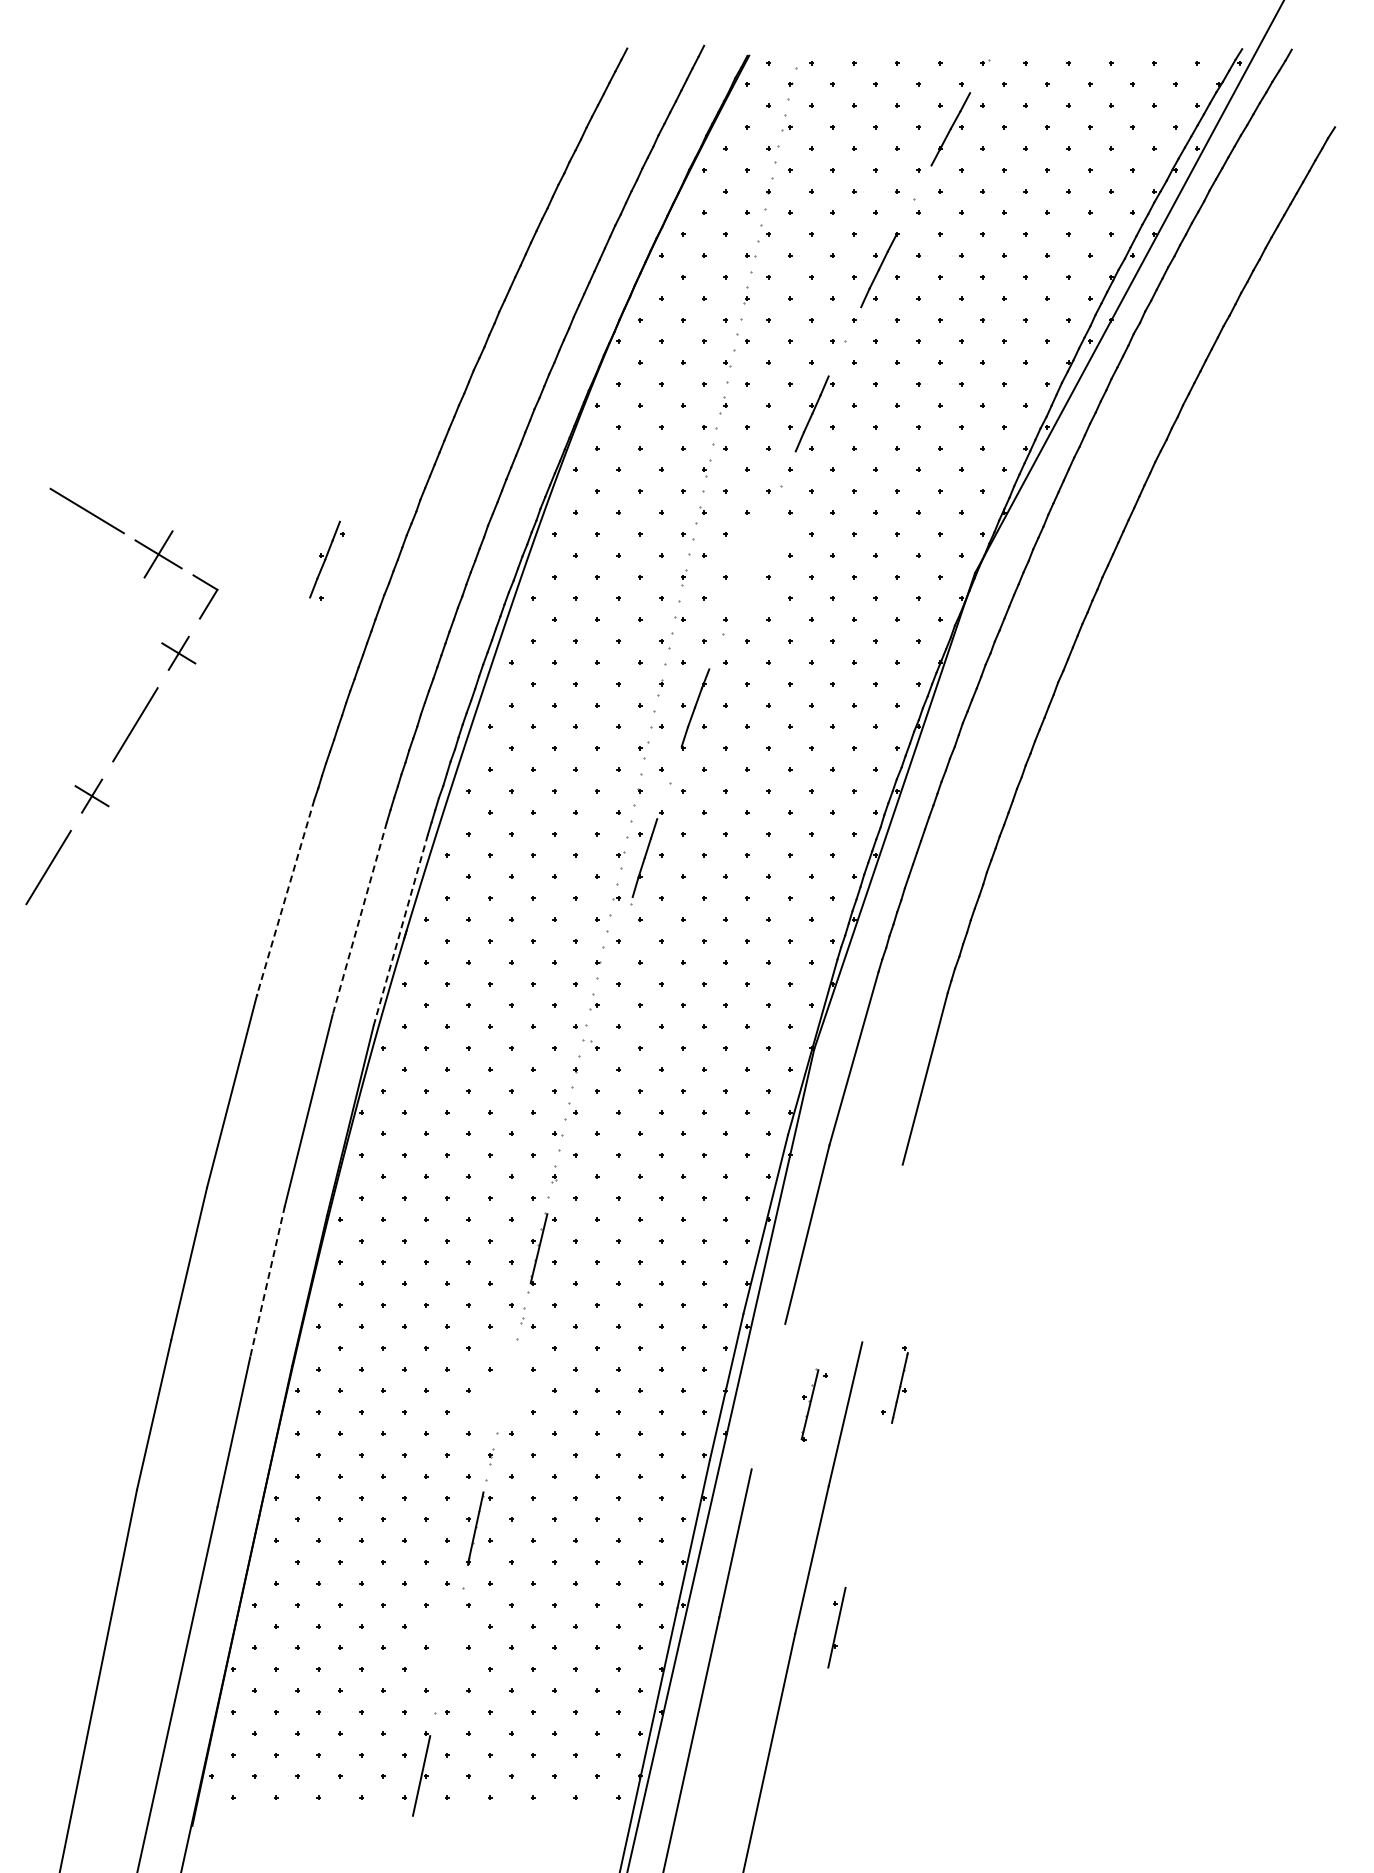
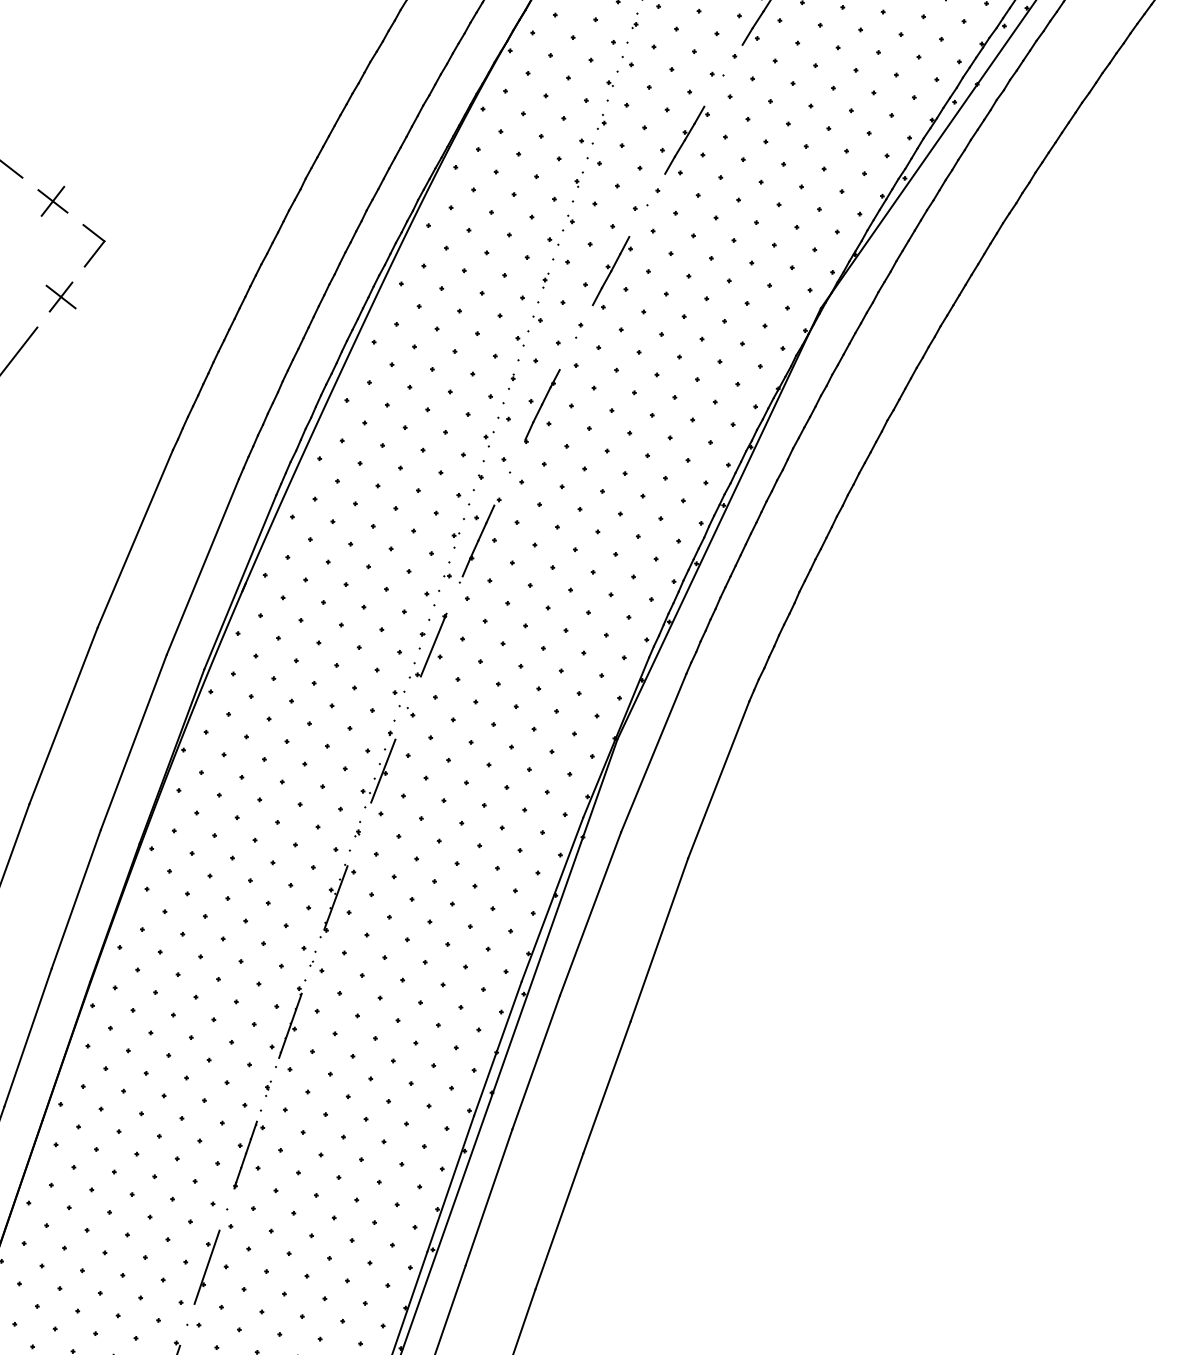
part: (158, 553) -> (52, 200), size x0.71
part: (326, 560) -> (612, 272), moved
line: (285, 897) -> (135, 538), dashed -> solid
line: (359, 918) -> (202, 566), dashed -> solid
line: (400, 930) -> (239, 582), dashed -> solid
line: (610, 972) -> (433, 645), added
line: (573, 1109) -> (383, 770), added
line: (882, 1253) -> (659, 939), added
line: (267, 1281) -> (76, 899), dashed -> solid
part: (894, 1384) -> (285, 1021), moved
line: (768, 1396) -> (536, 1062), added
part: (813, 1404) -> (577, 1074), removed
part: (836, 1627) -> (206, 1267), moved

